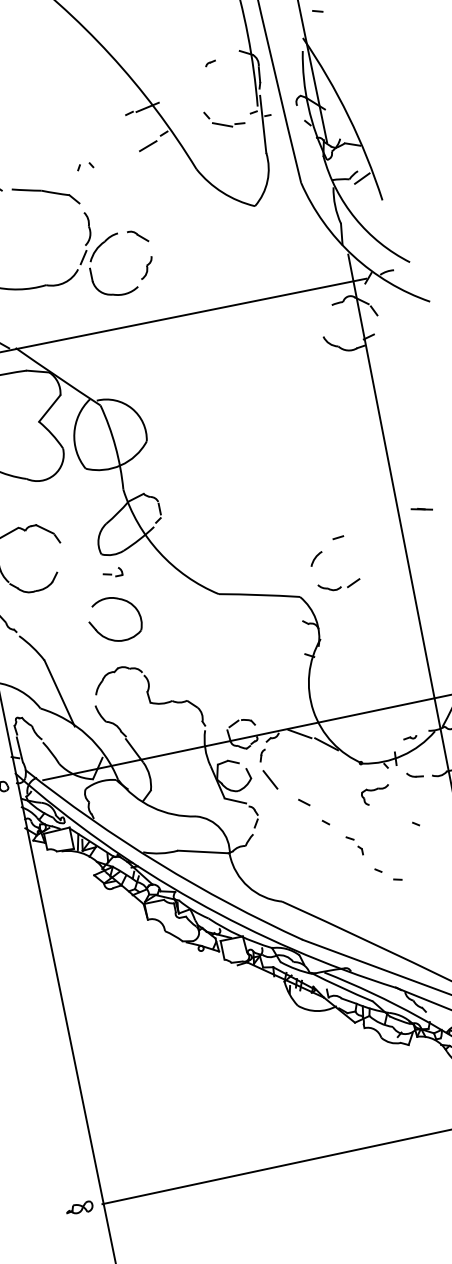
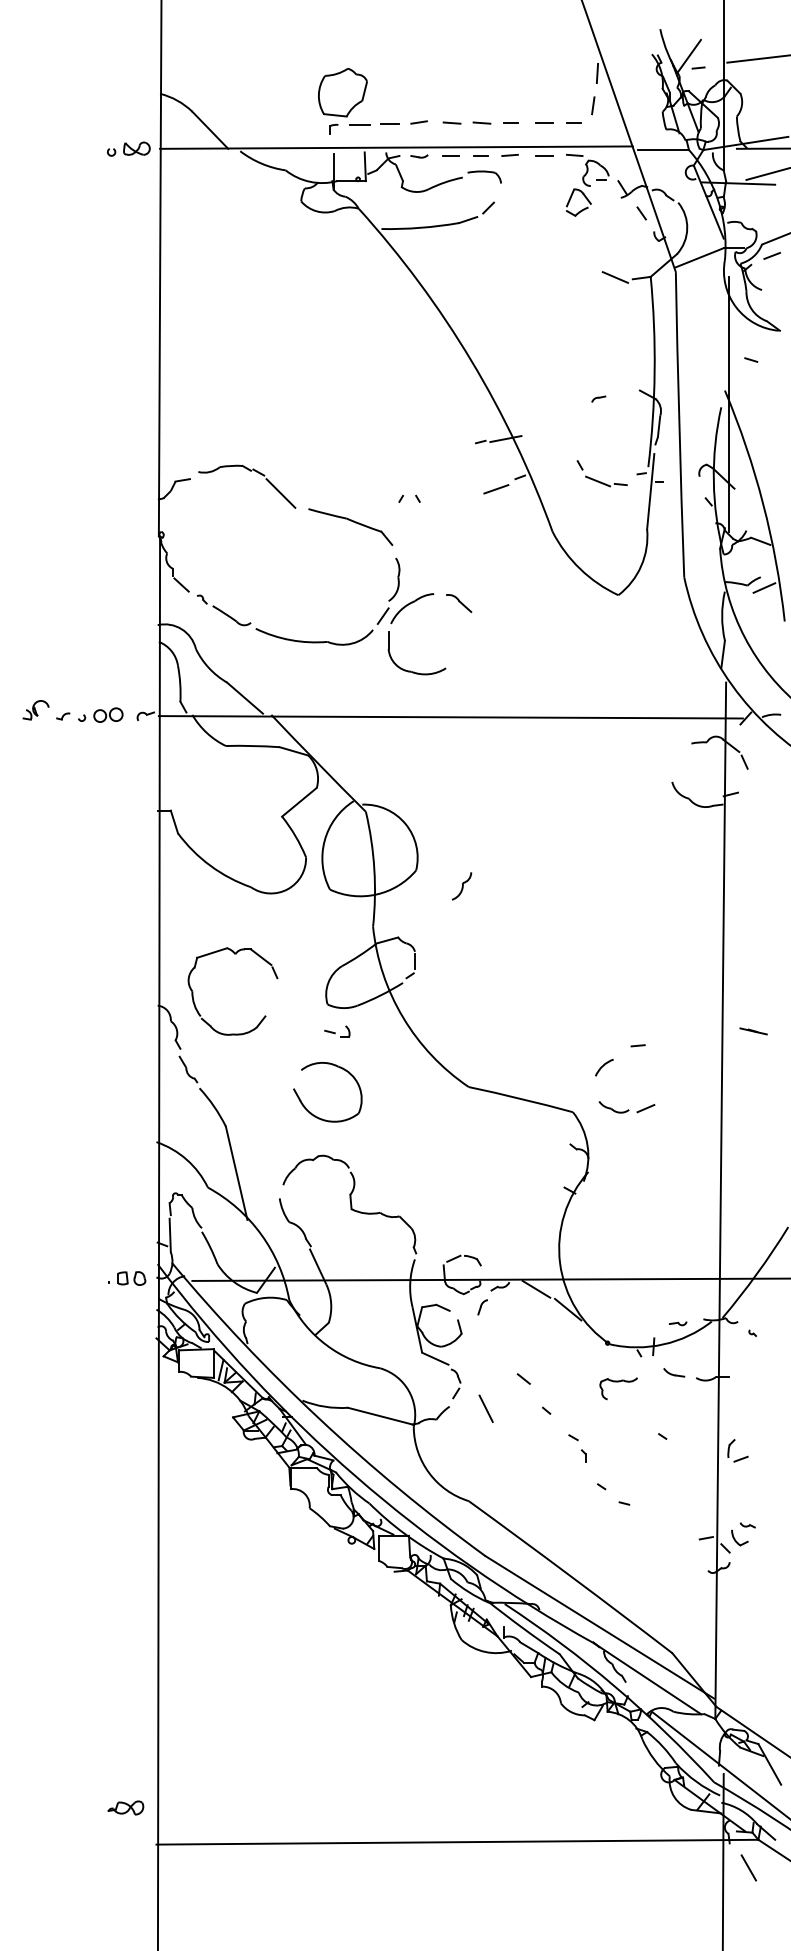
part: (147, 268) -> (462, 886), moved
line: (269, 779) -> (485, 1408), moved
part: (79, 1208) -> (125, 1807), moved

